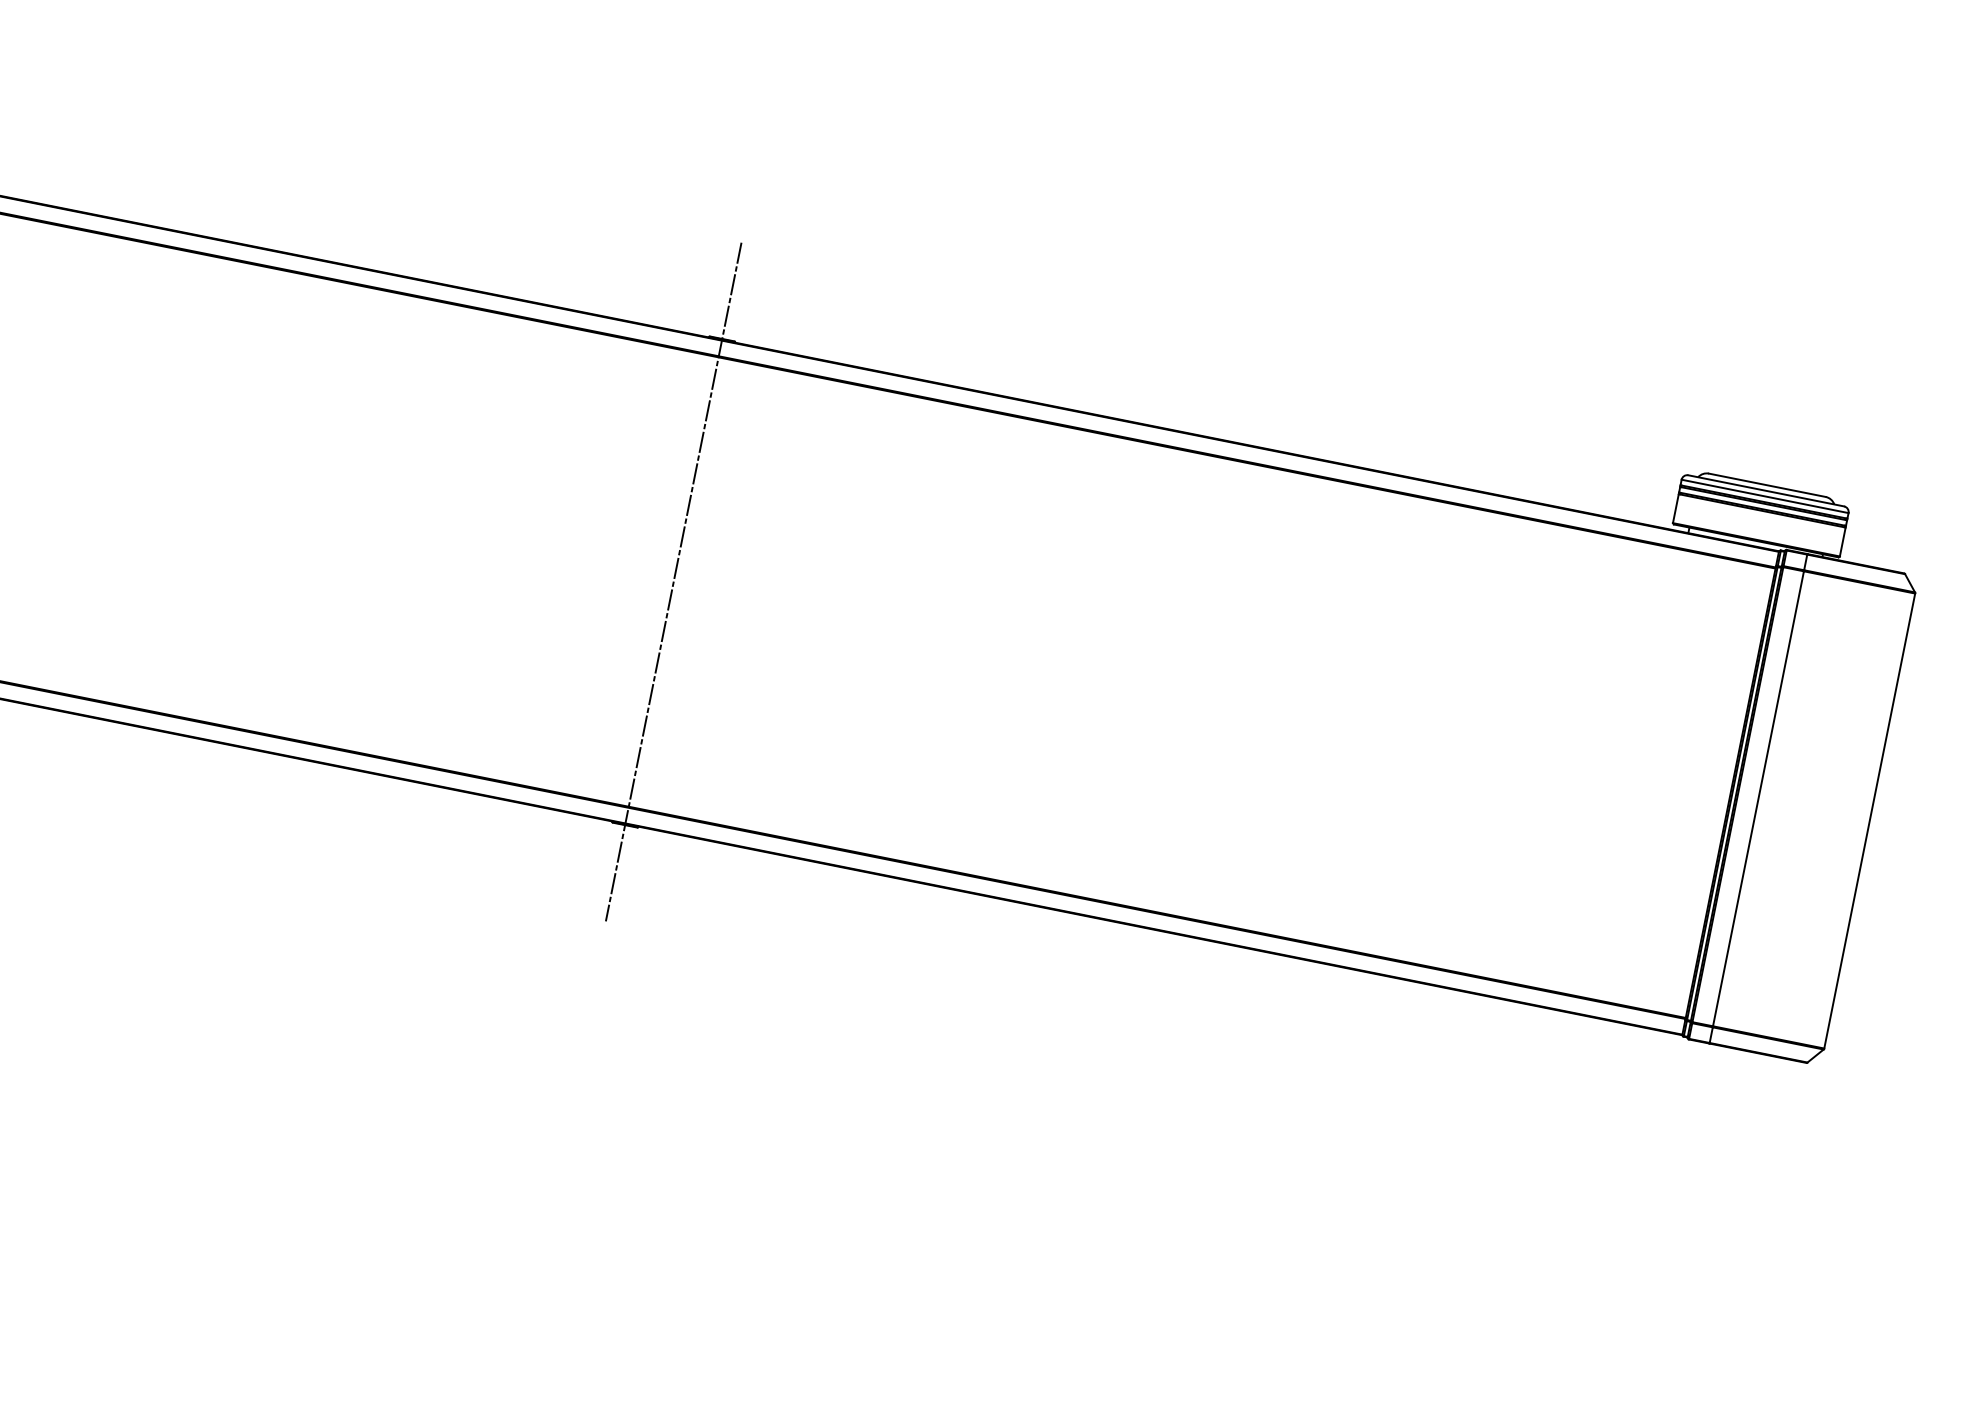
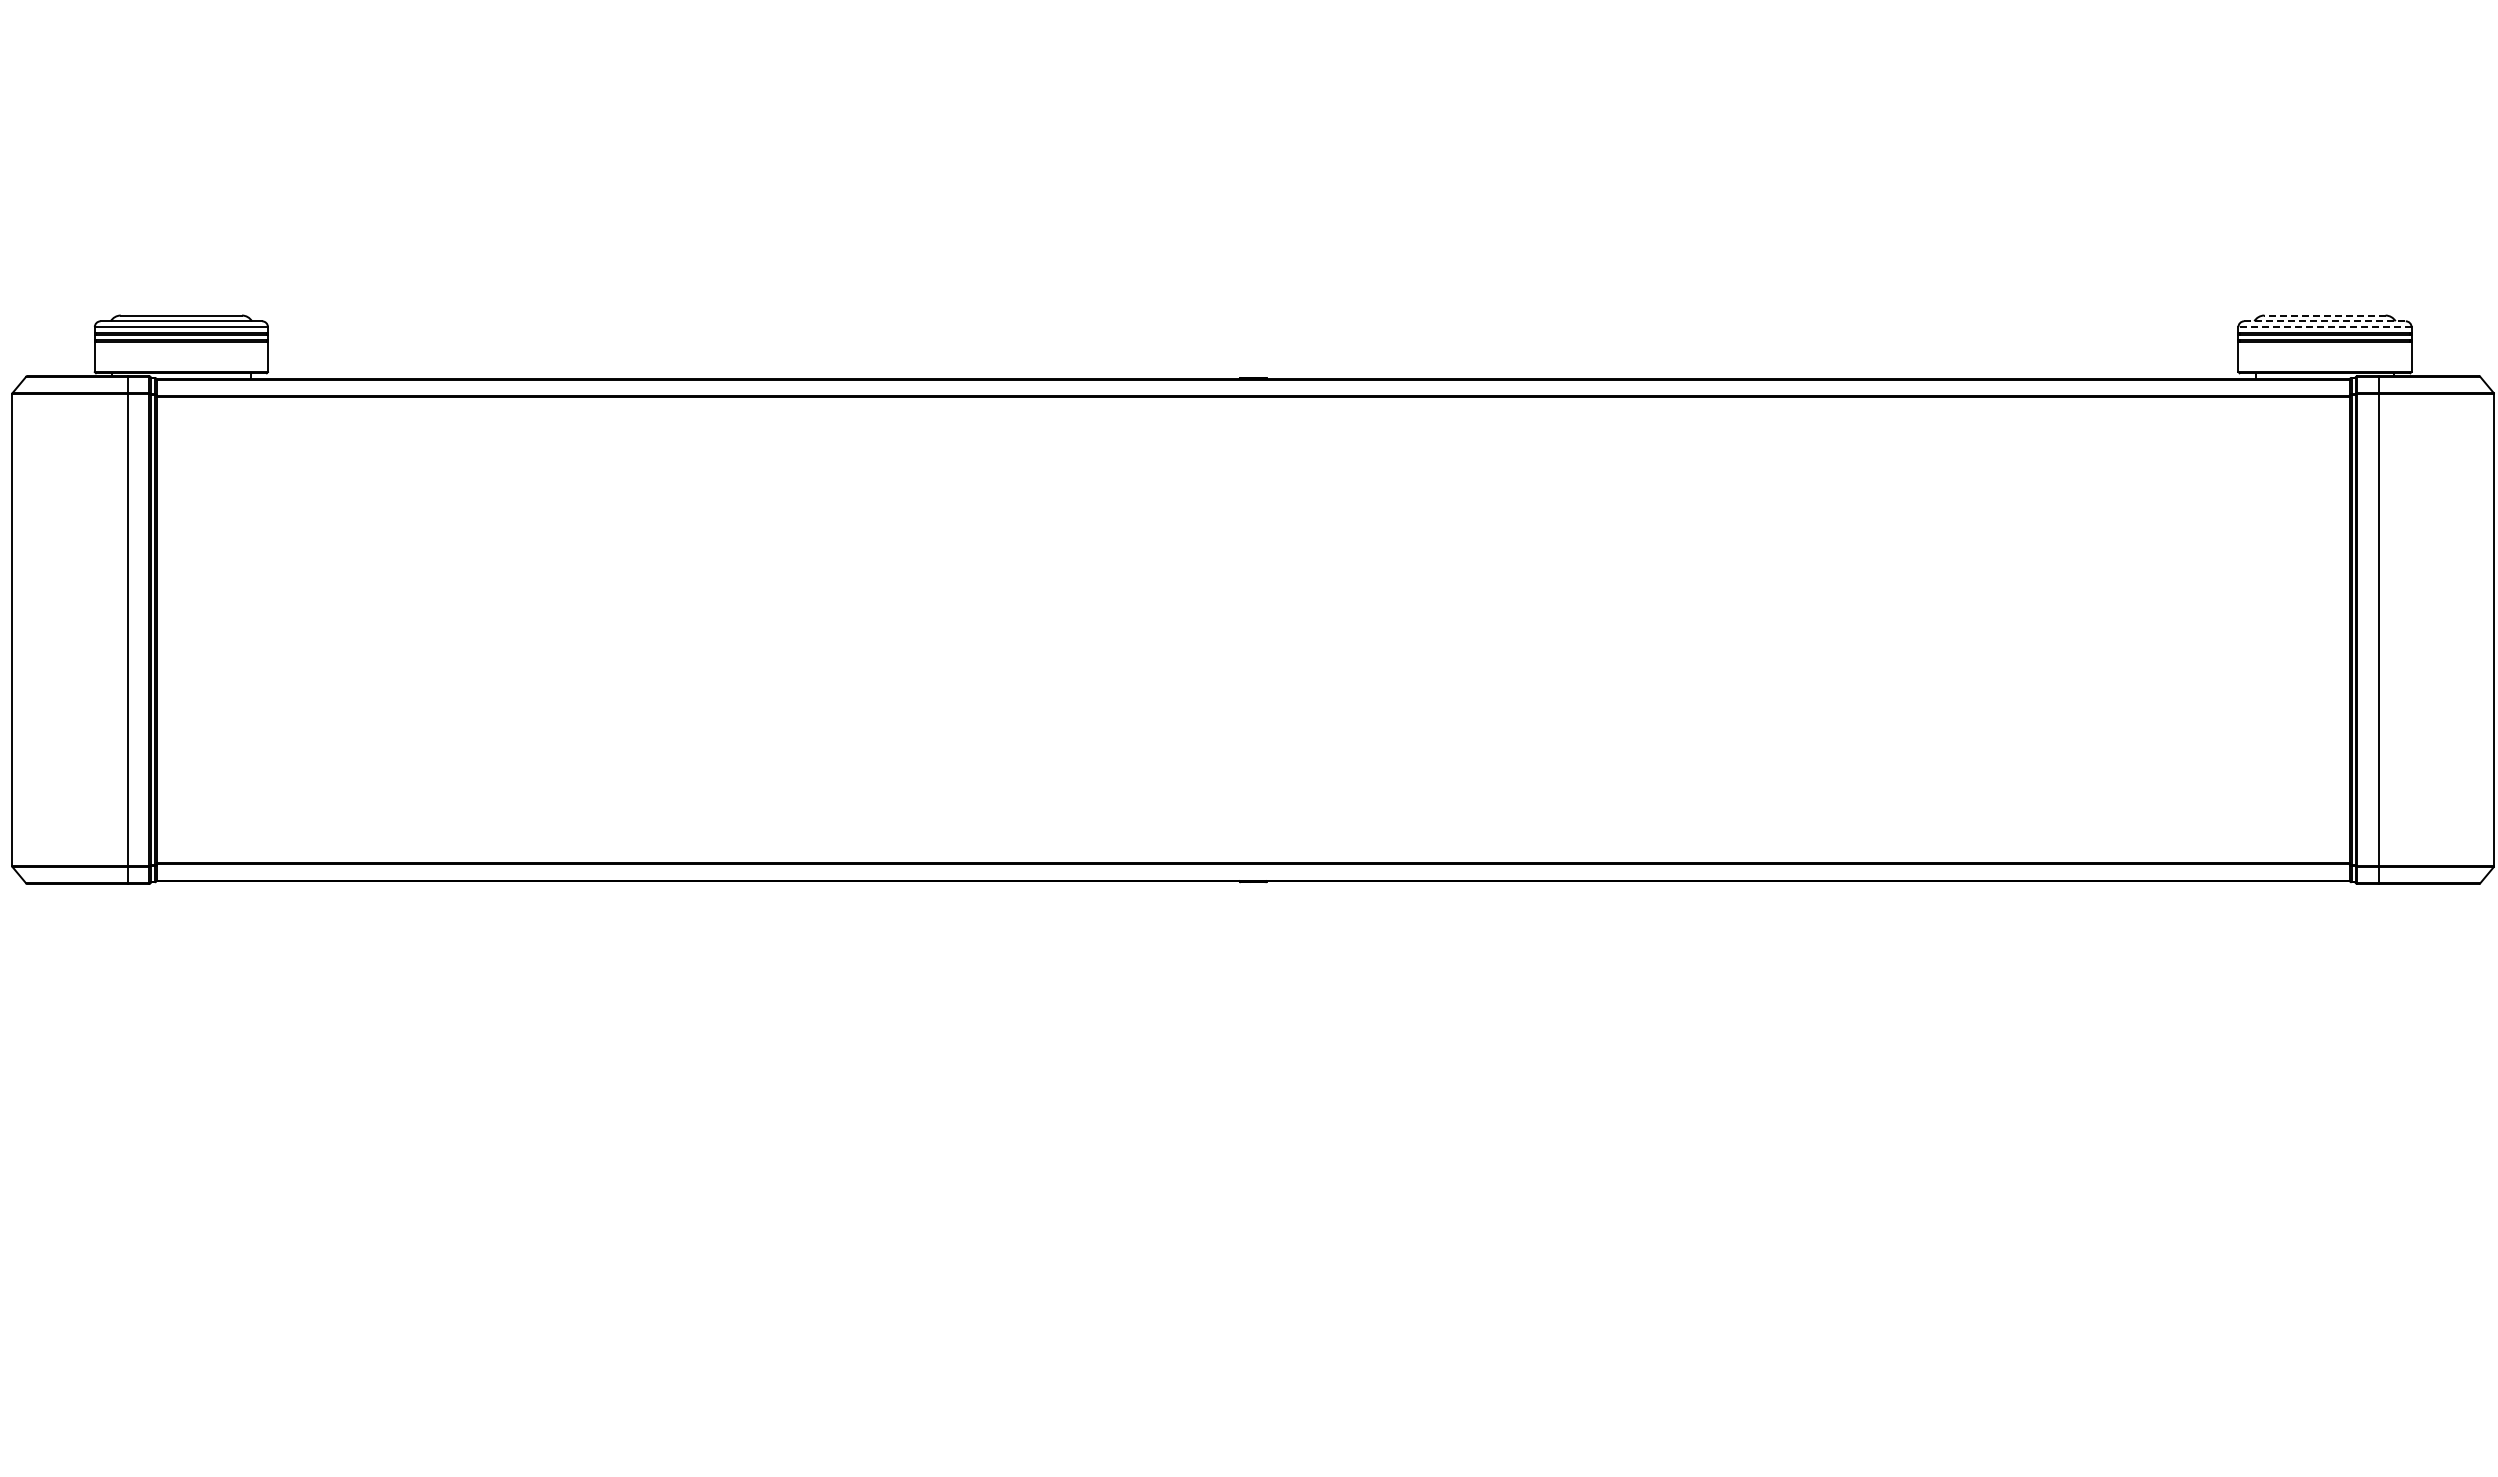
line: (1767, 485) -> (2325, 315), solid -> dashed
line: (1766, 491) -> (2325, 321), solid -> dashed
line: (1765, 496) -> (2325, 327), solid -> dashed
line: (673, 582) -> (1253, 630), removed

